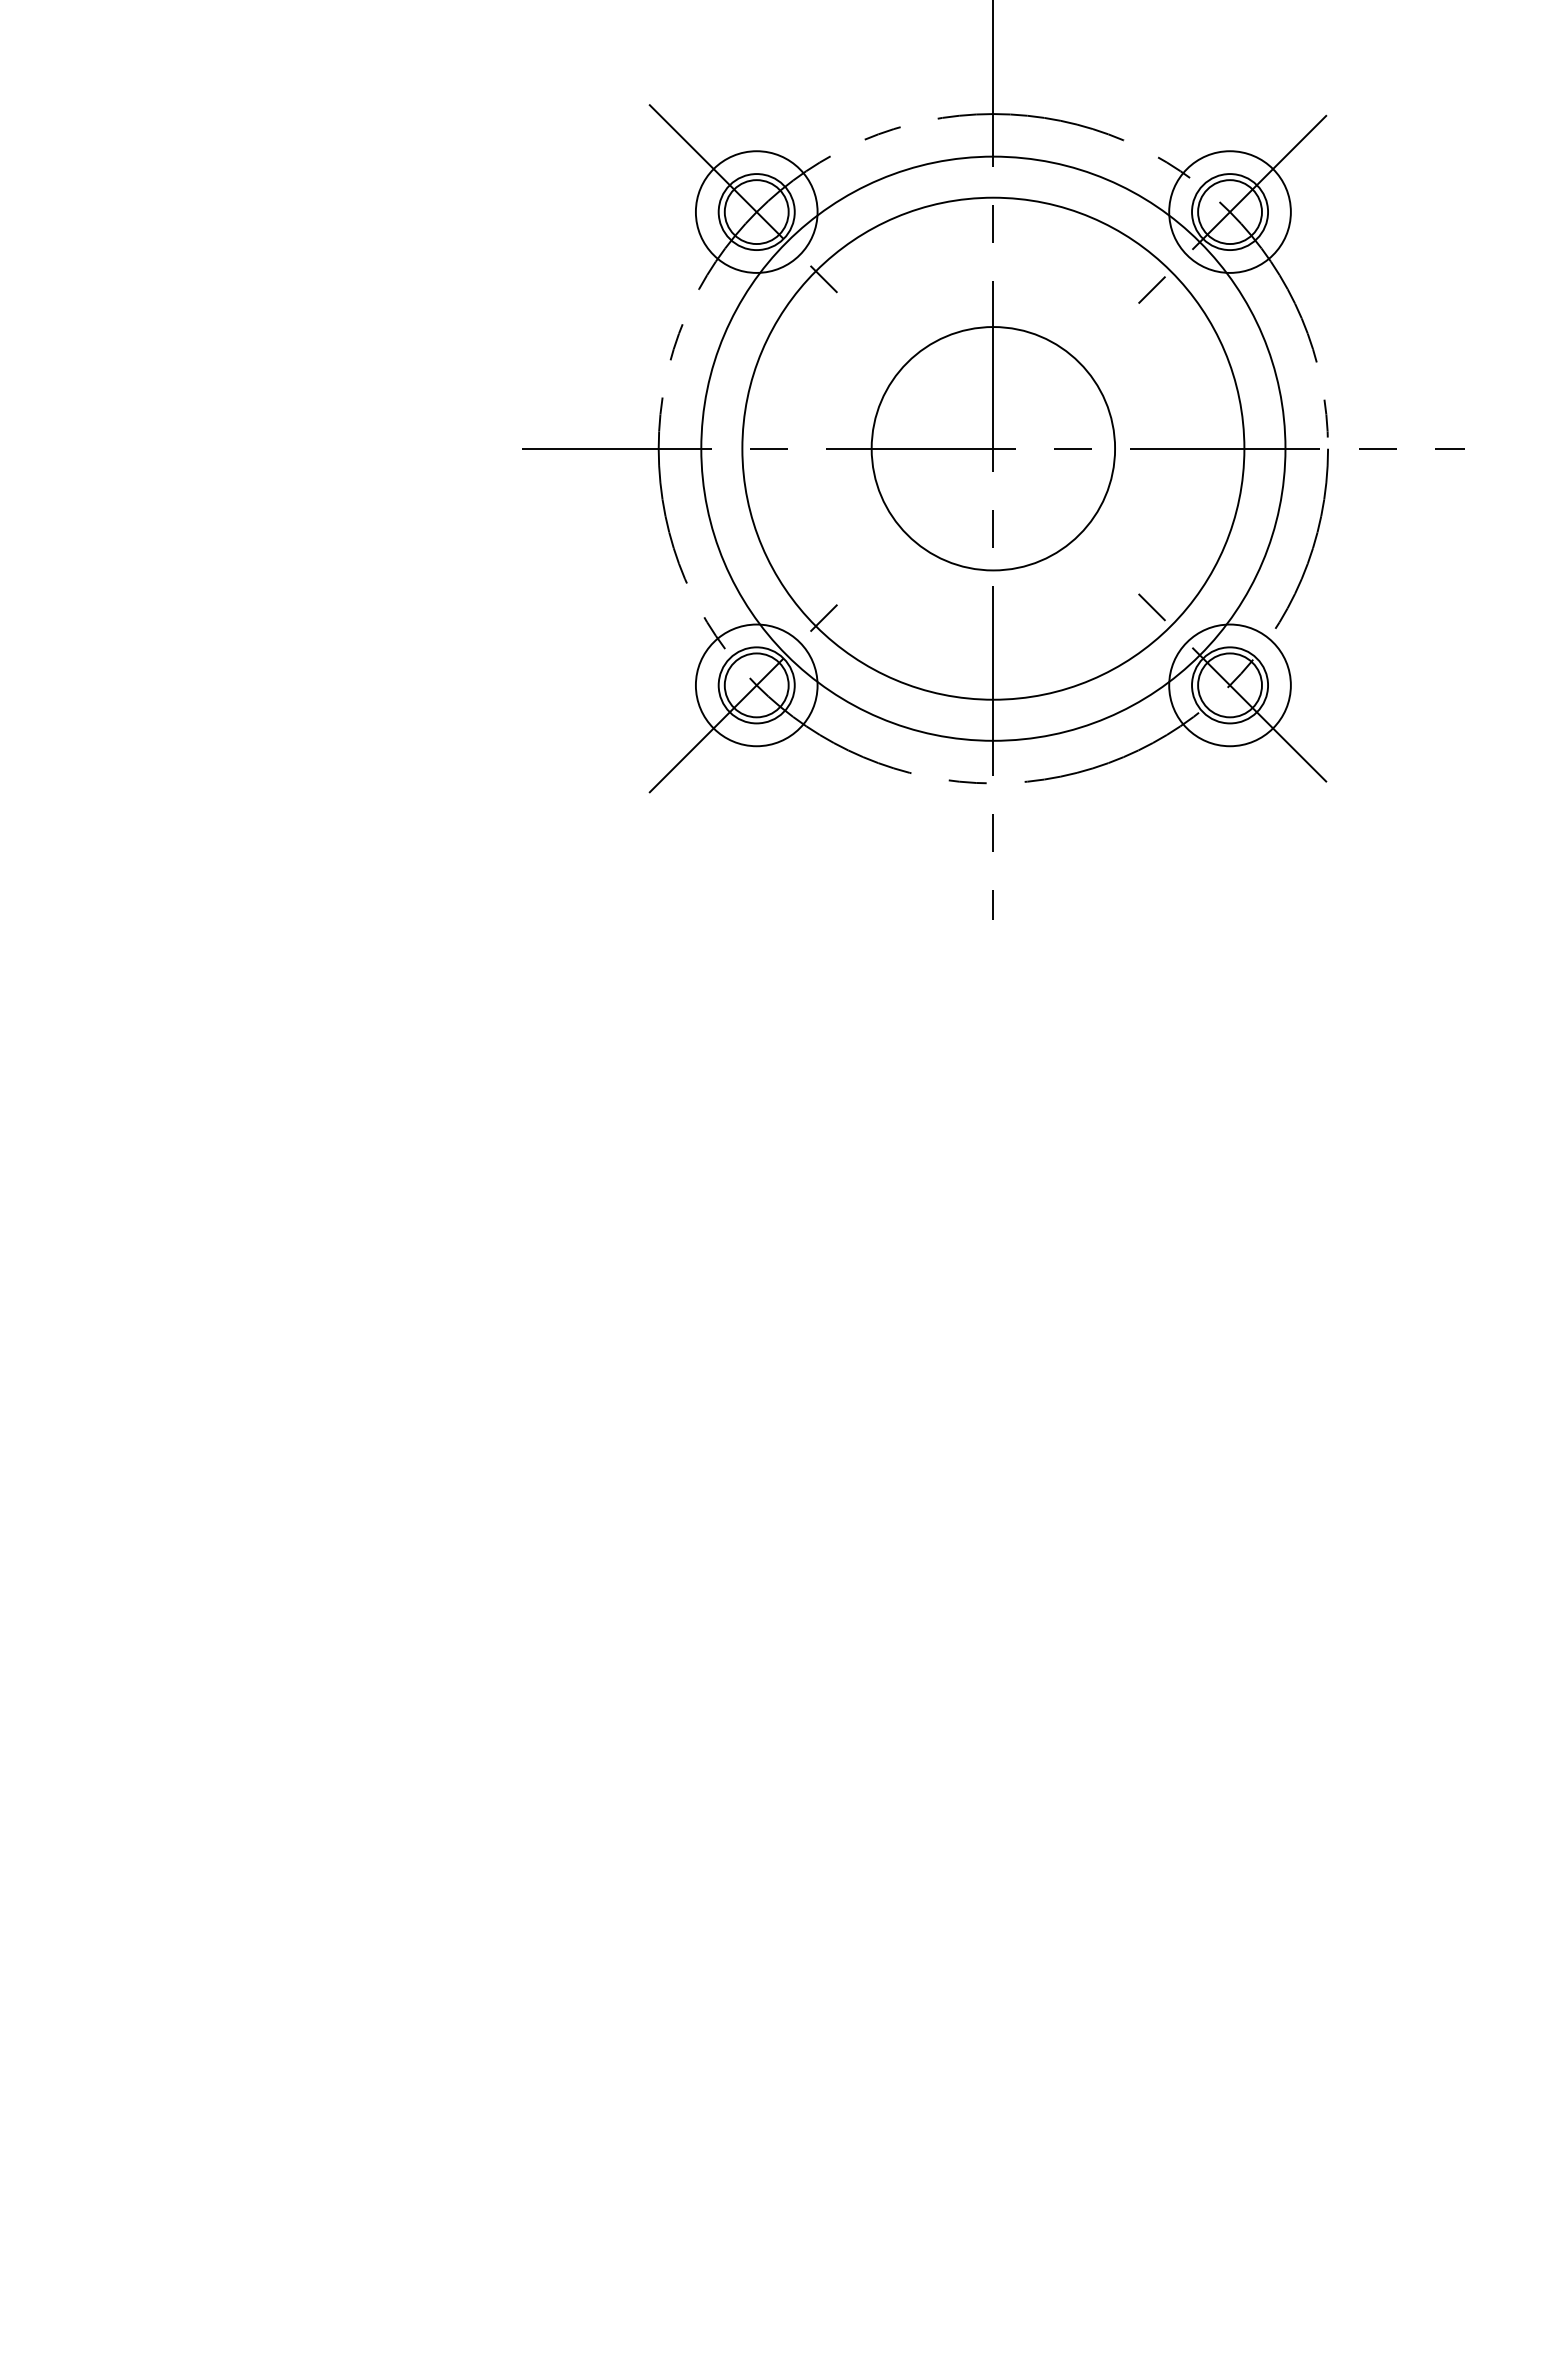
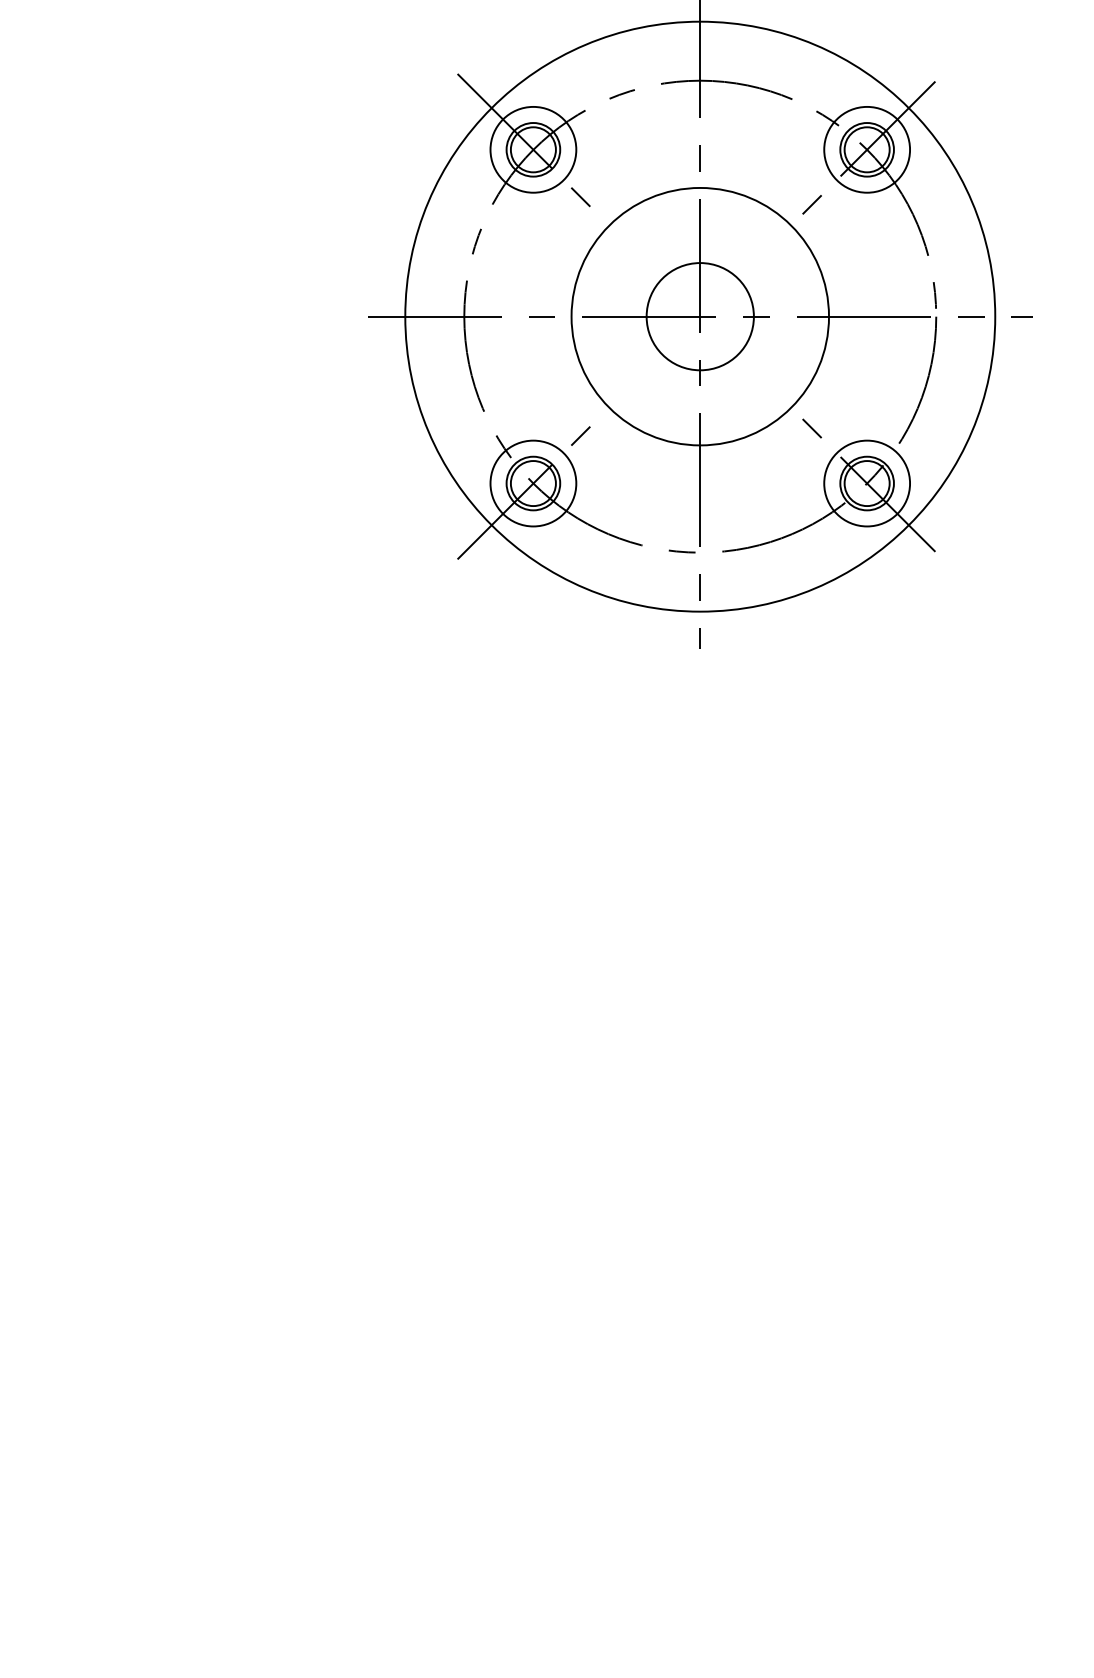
circle: (992, 448) -> (699, 316), size x0.62
circle: (993, 448) -> (700, 316), size x0.62
circle: (993, 448) -> (700, 316), size x1.67

